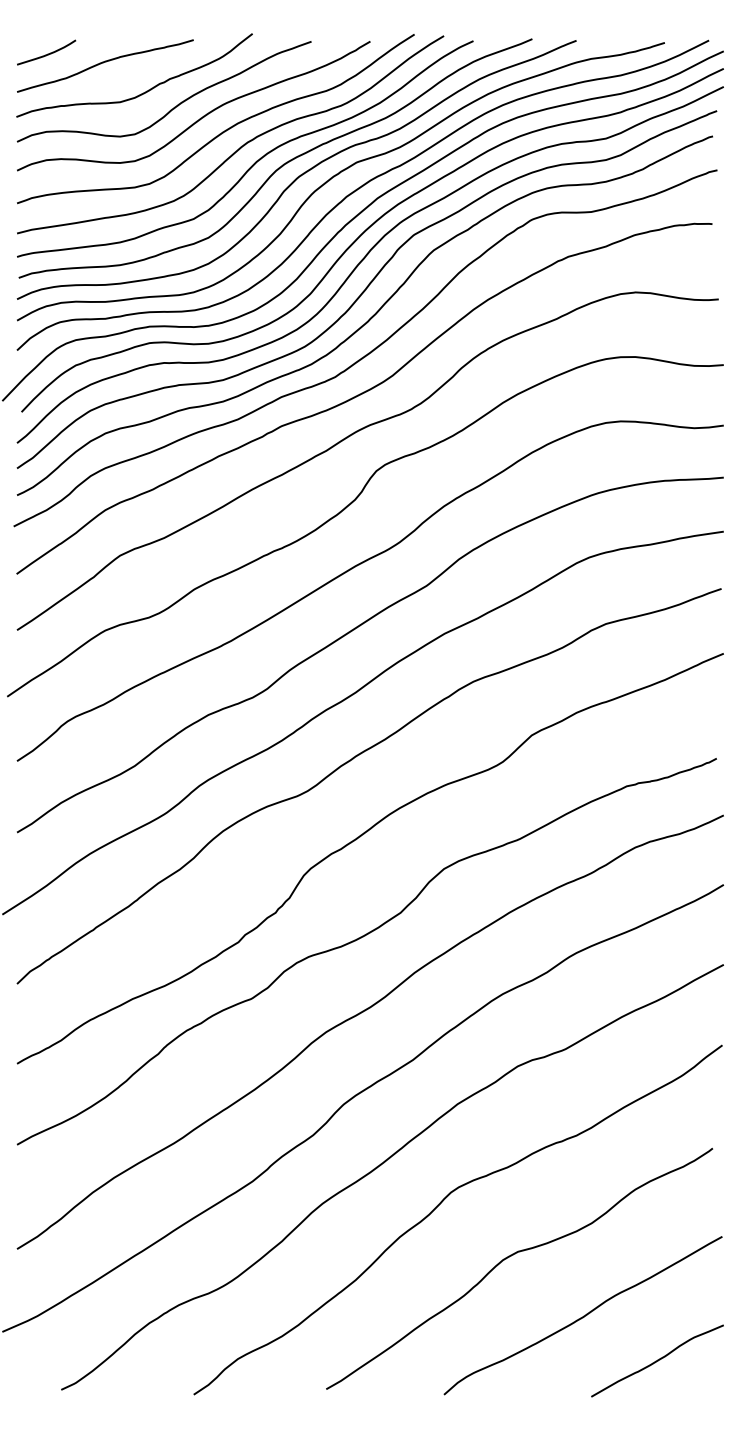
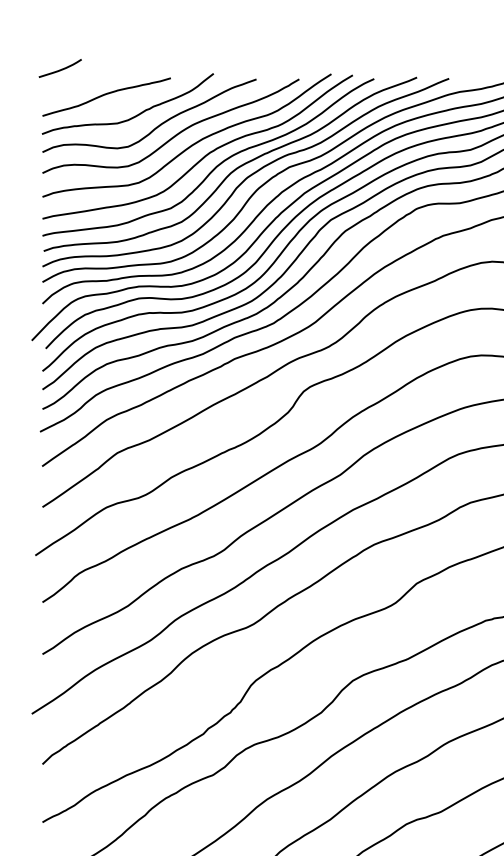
curve: (47, 53) -> (60, 69), moved

